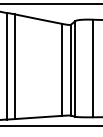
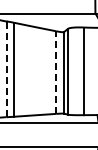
line: (6, 66) -> (6, 69), solid -> dashed
line: (62, 69) -> (56, 72), solid -> dashed

